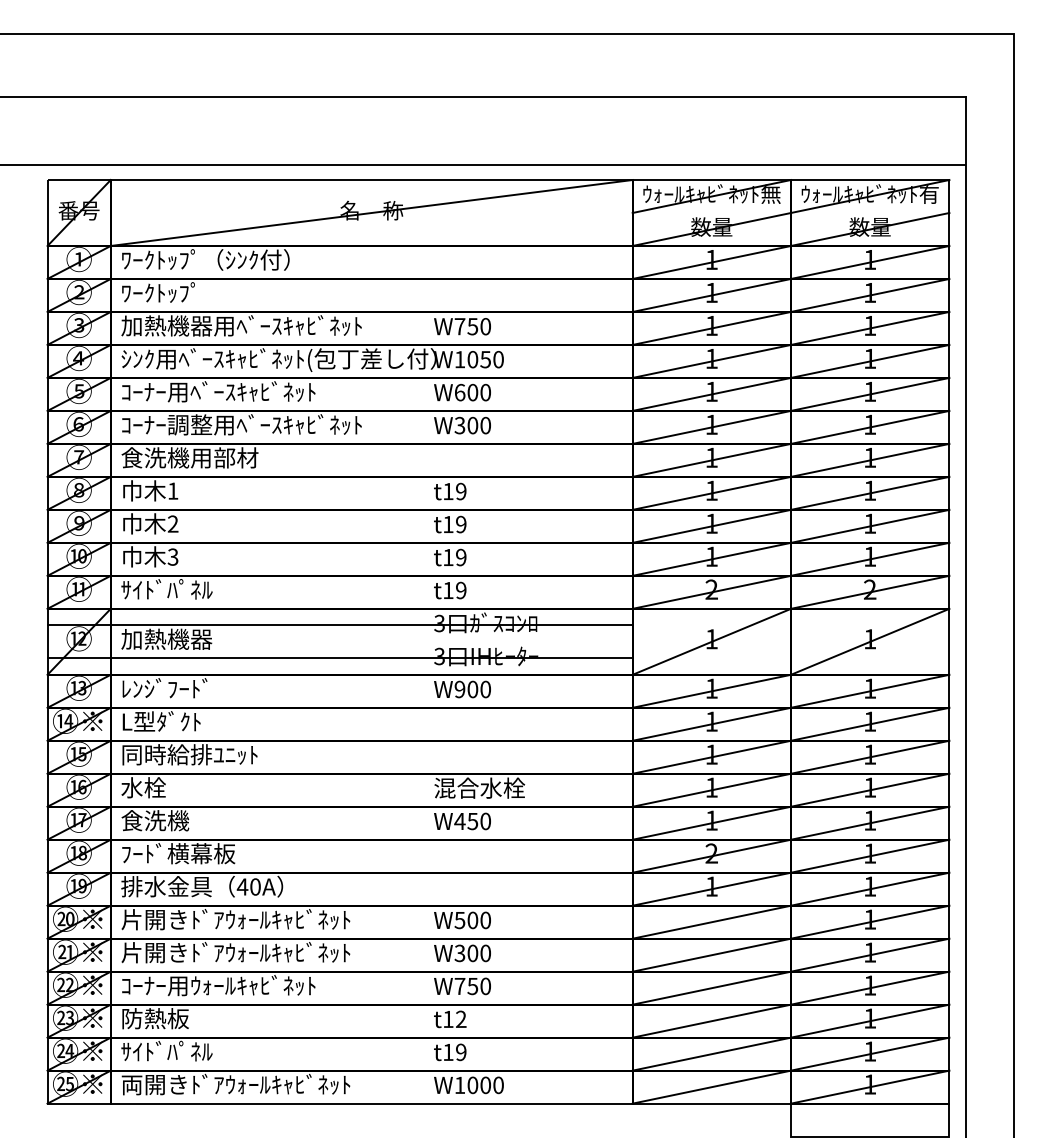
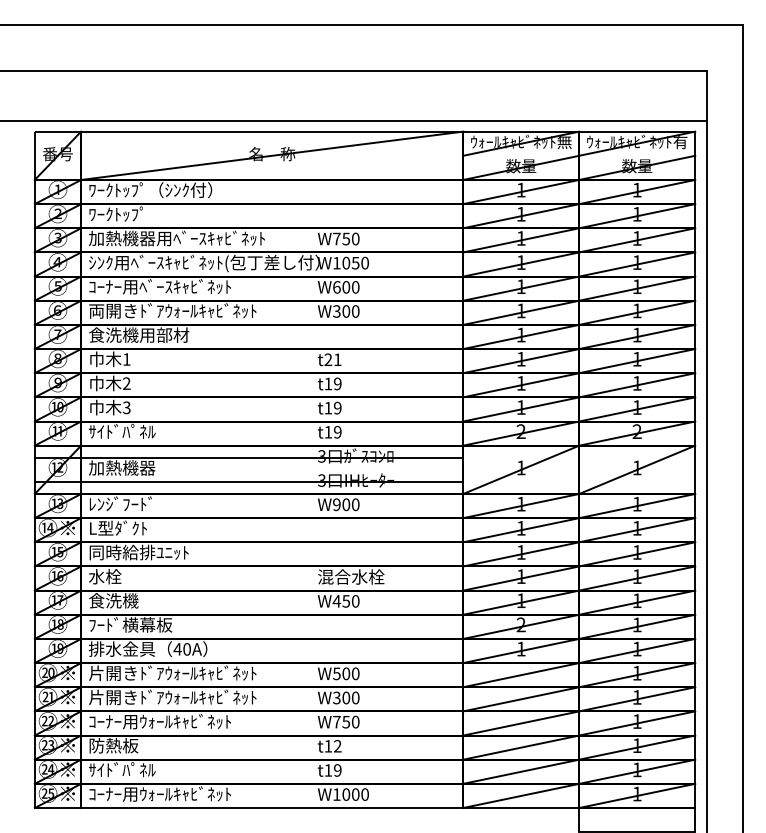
text: (241, 424) -> (176, 310), ｺｰﾅｰ調整用ﾍﾞｰｽｷｬﾋﾞﾈｯﾄ -> 両開きﾄﾞｱｳｫｰﾙｷｬﾋﾞﾈｯﾄ
text: (454, 491) -> (332, 359), t19 -> t21
text: (235, 1083) -> (172, 793), 両開きﾄﾞｱｳｫｰﾙｷｬﾋﾞﾈｯﾄ -> ｺｰﾅｰ用ｳｫｰﾙｷｬﾋﾞﾈｯﾄ

